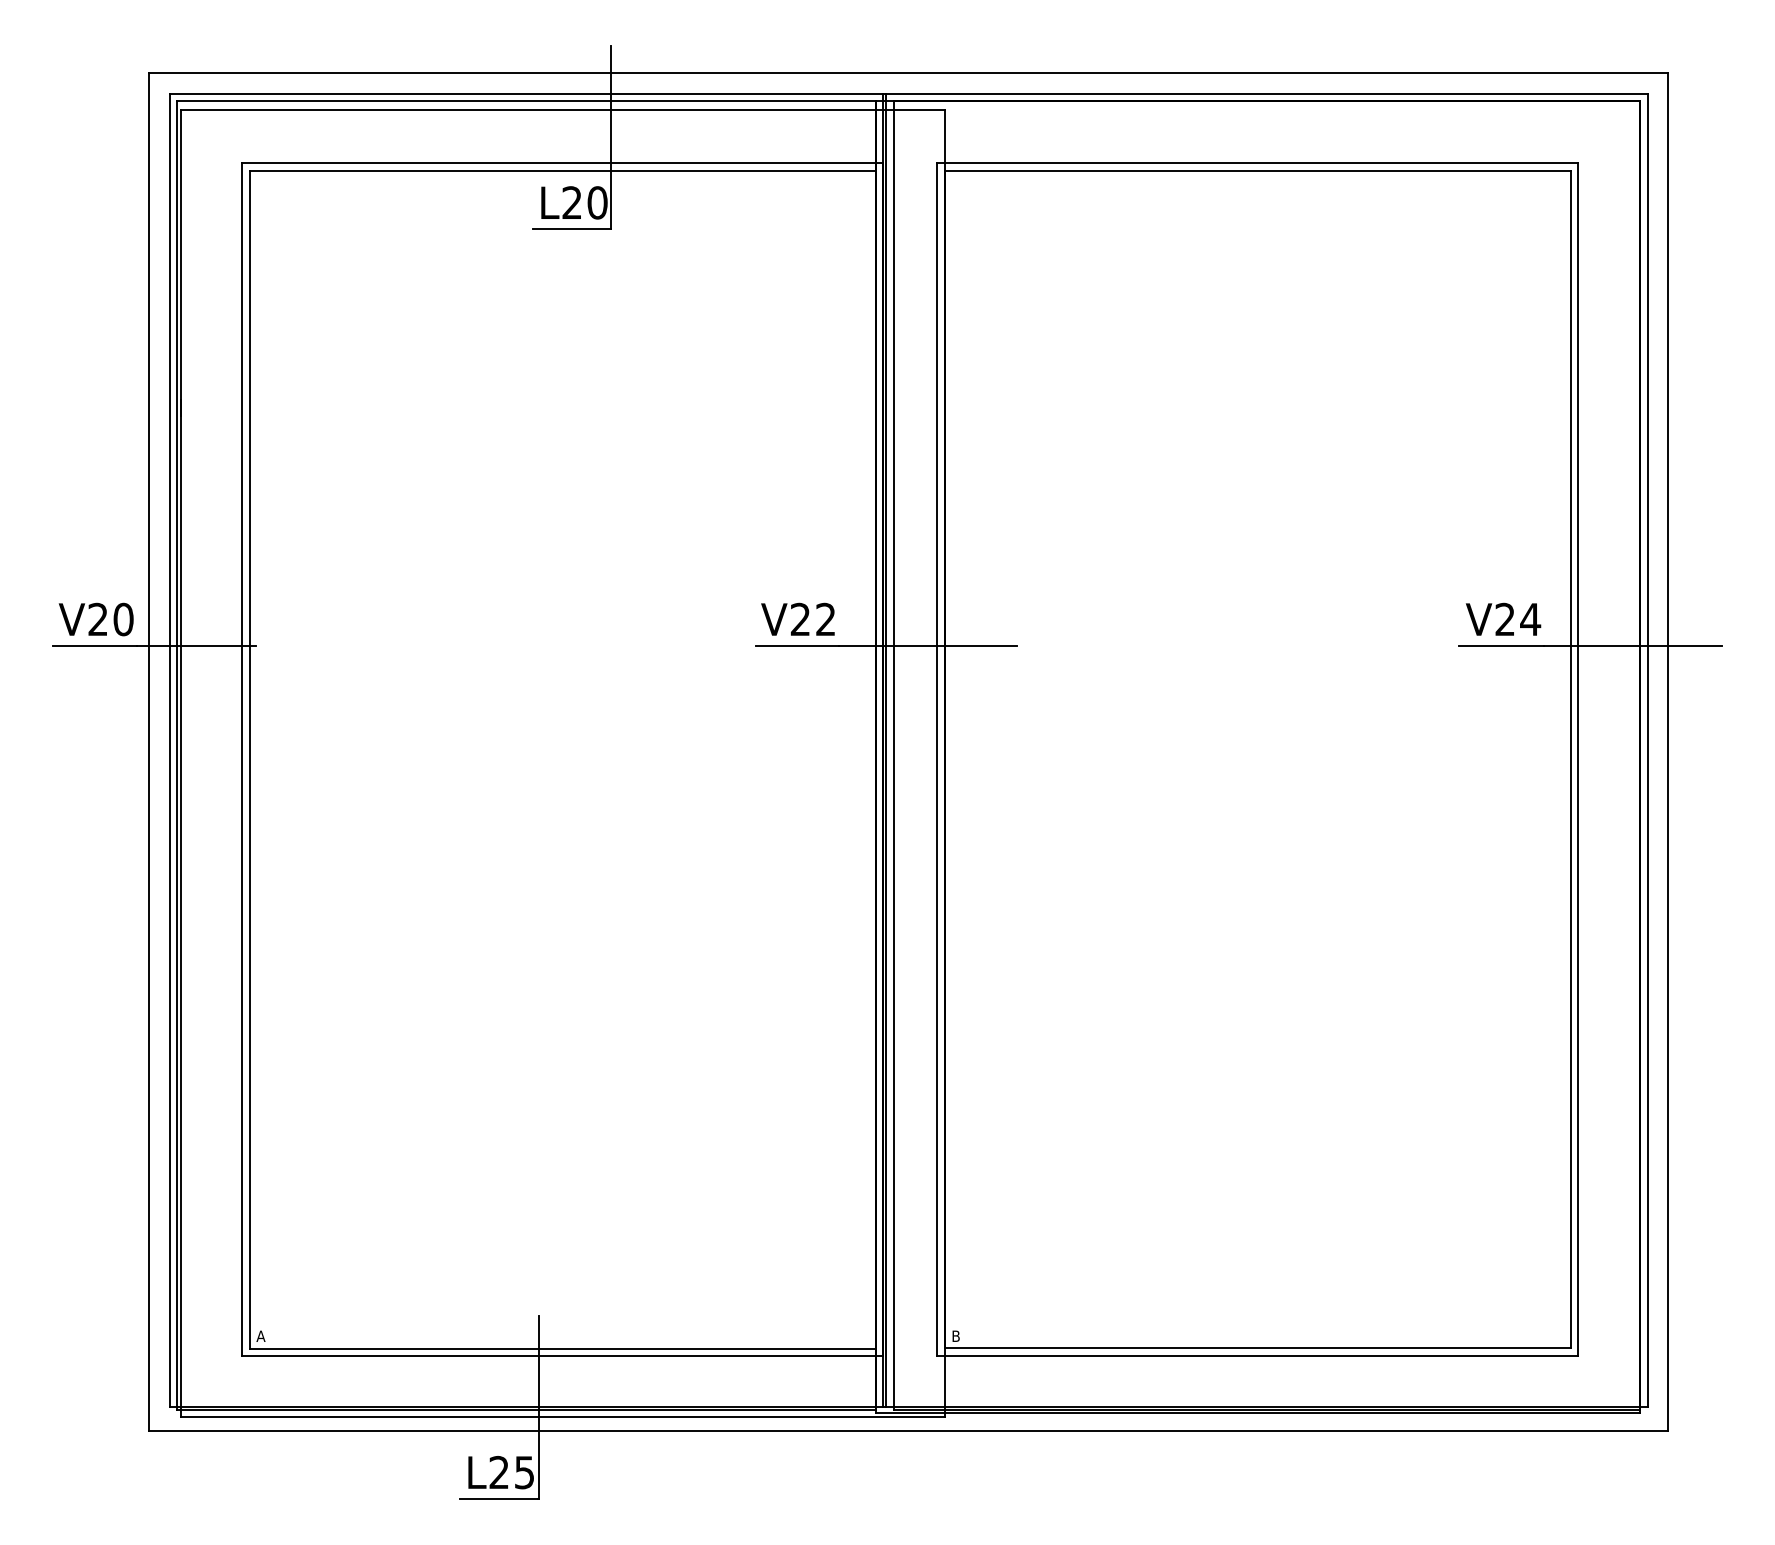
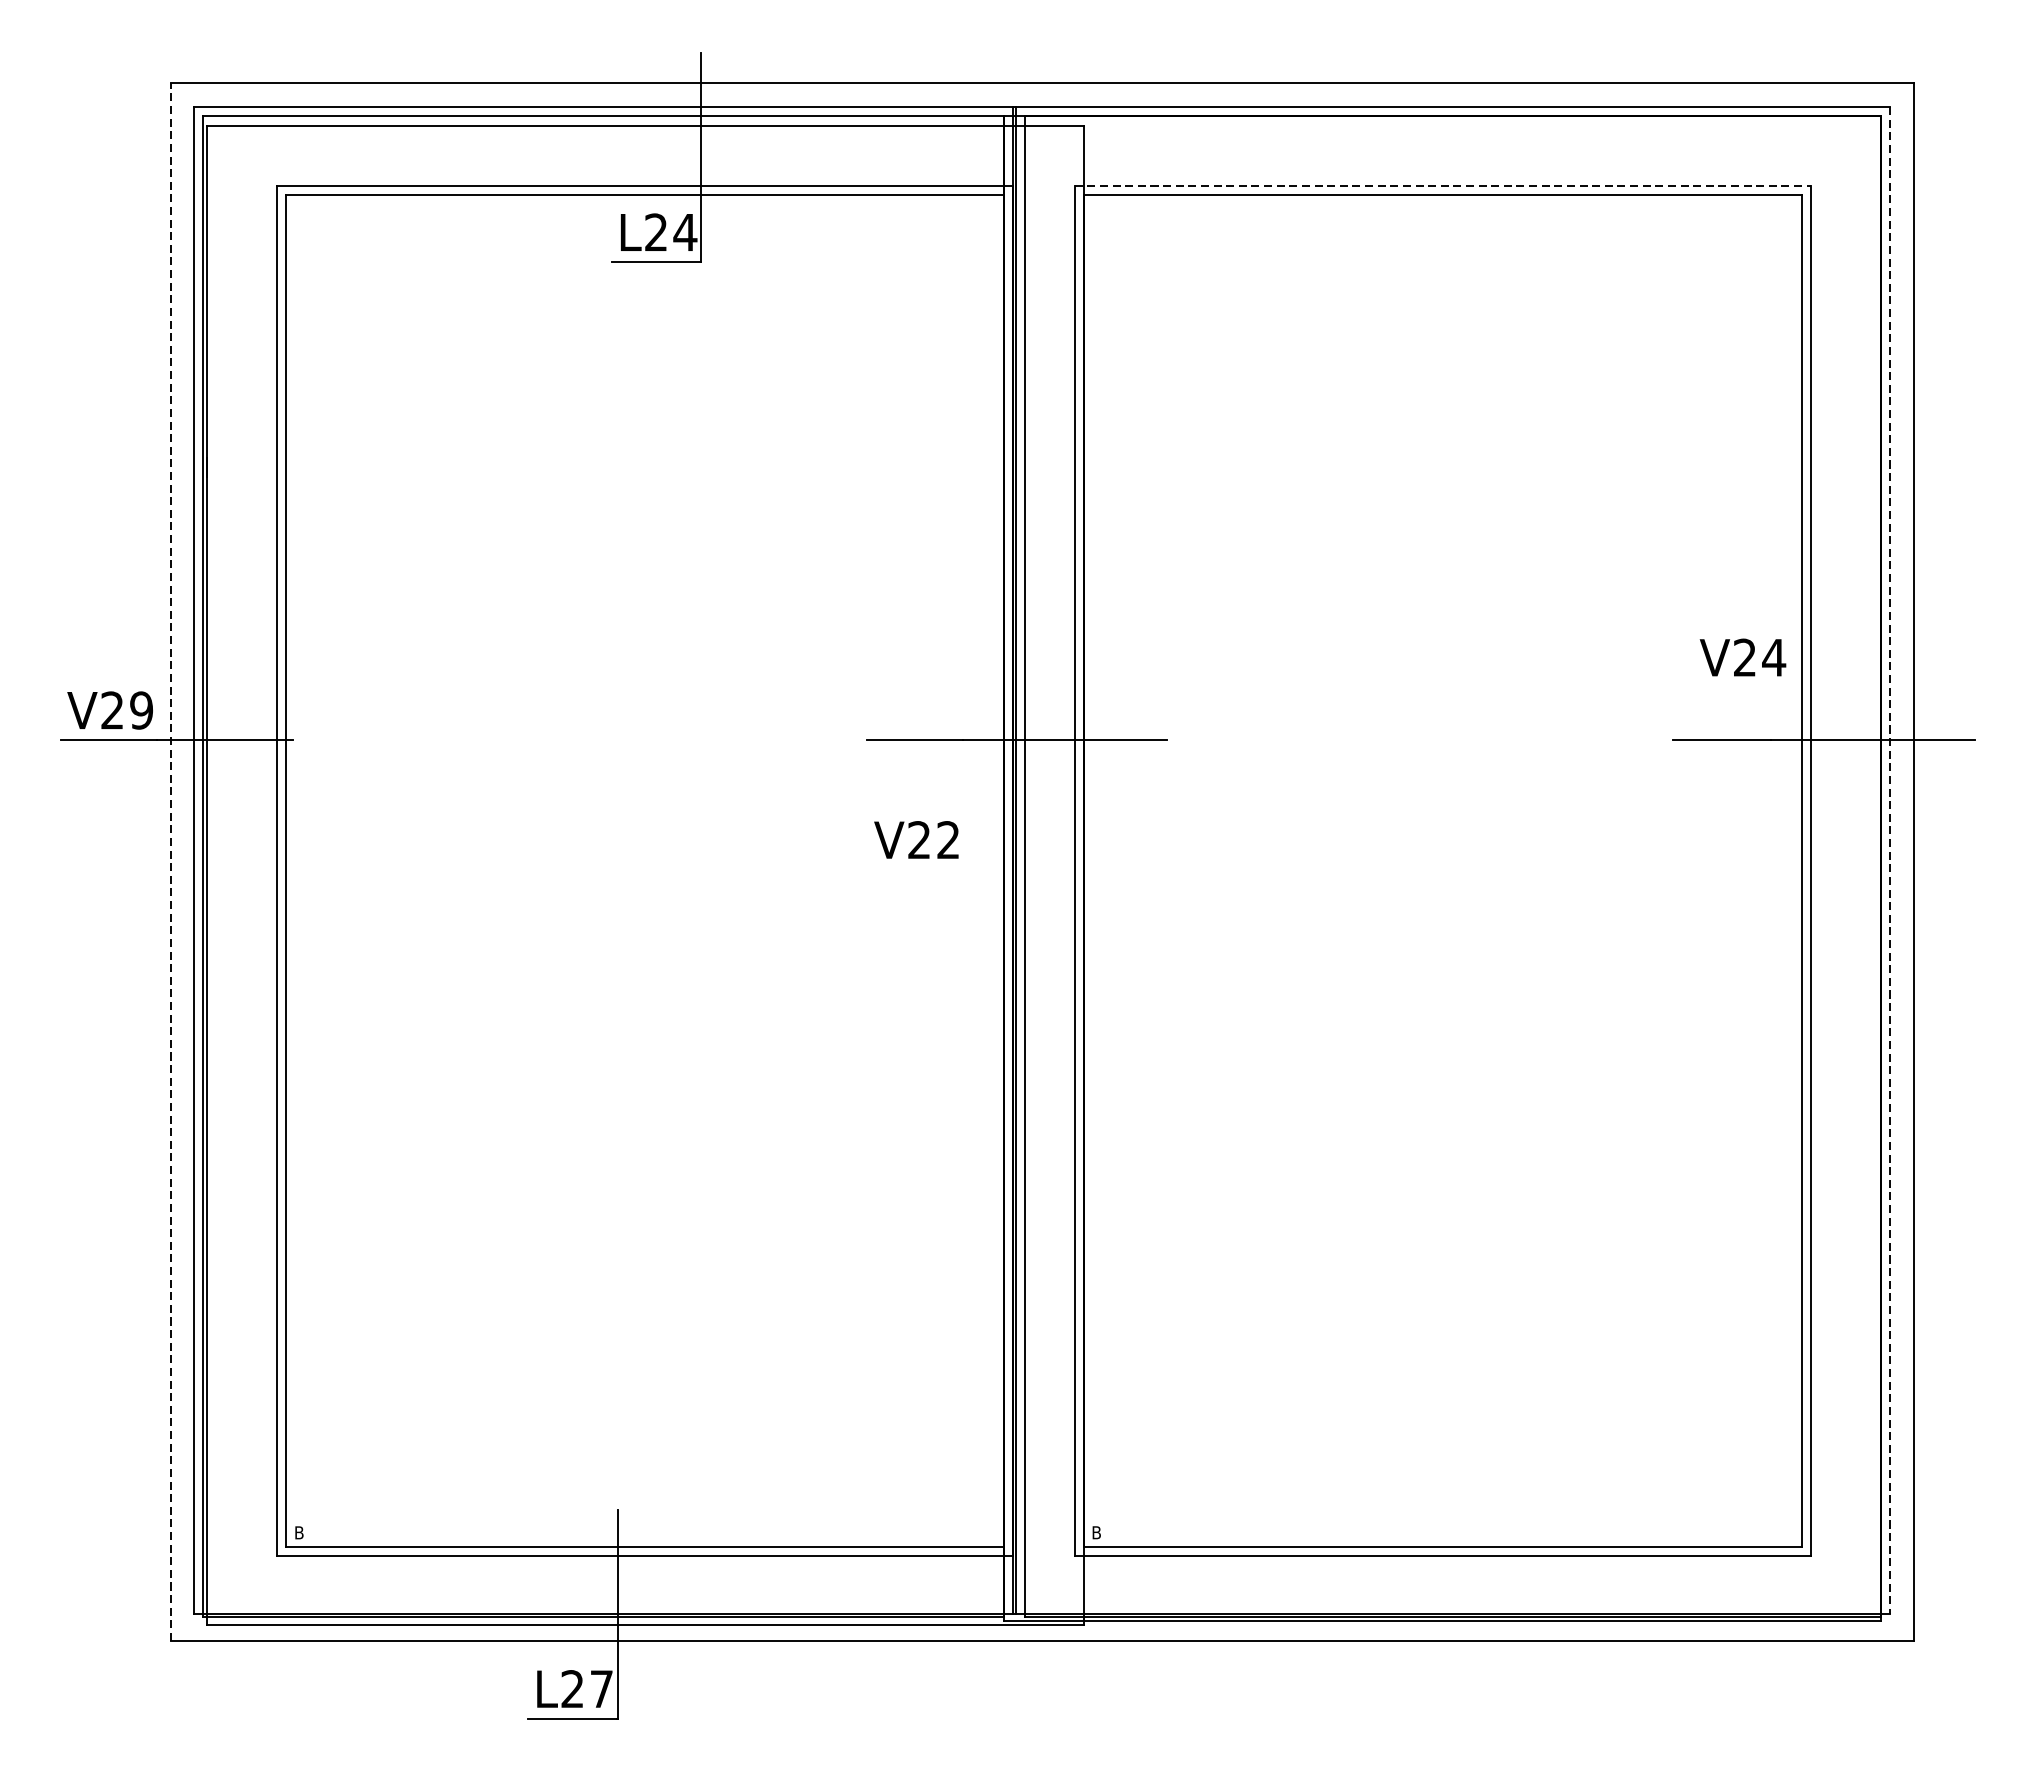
line: (1257, 162) -> (1442, 186), solid -> dashed
text: (597, 202) -> (685, 232), L20 -> L24
text: (797, 618) -> (915, 838), moved
text: (1503, 618) -> (1743, 656), moved
text: (123, 619) -> (141, 710), V20 -> V29
line: (1647, 750) -> (1889, 860), solid -> dashed
line: (148, 751) -> (170, 861), solid -> dashed
text: (260, 1335) -> (298, 1531), A -> B
text: (524, 1472) -> (601, 1689), L25 -> L27

